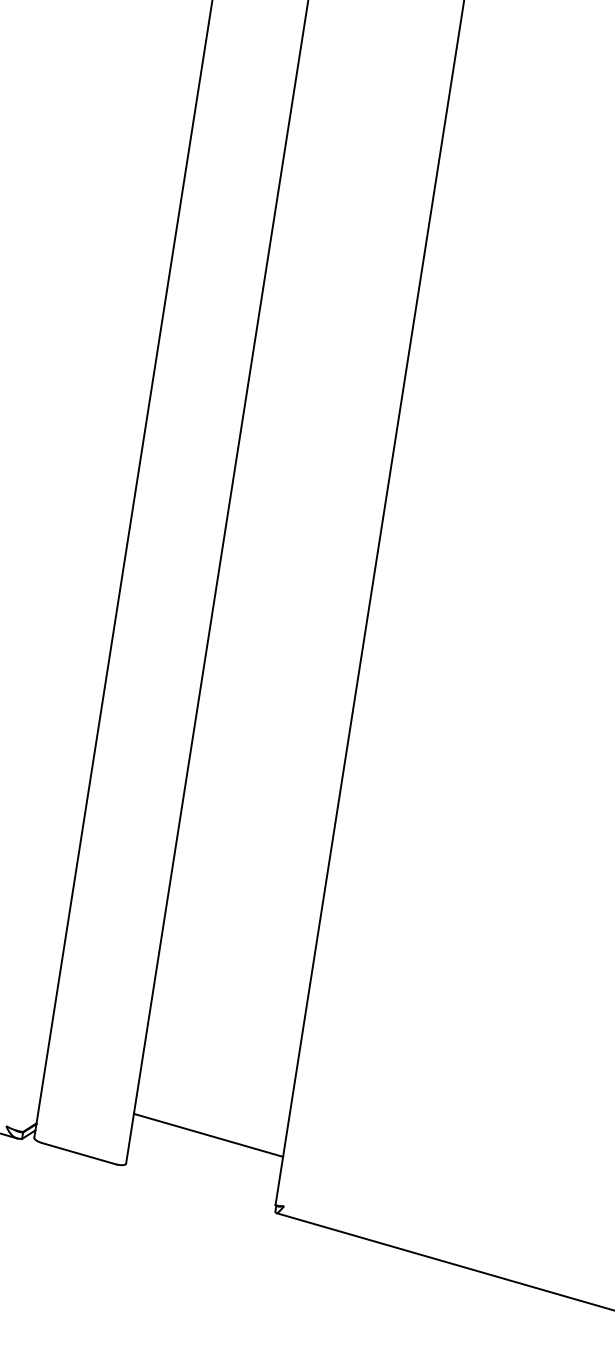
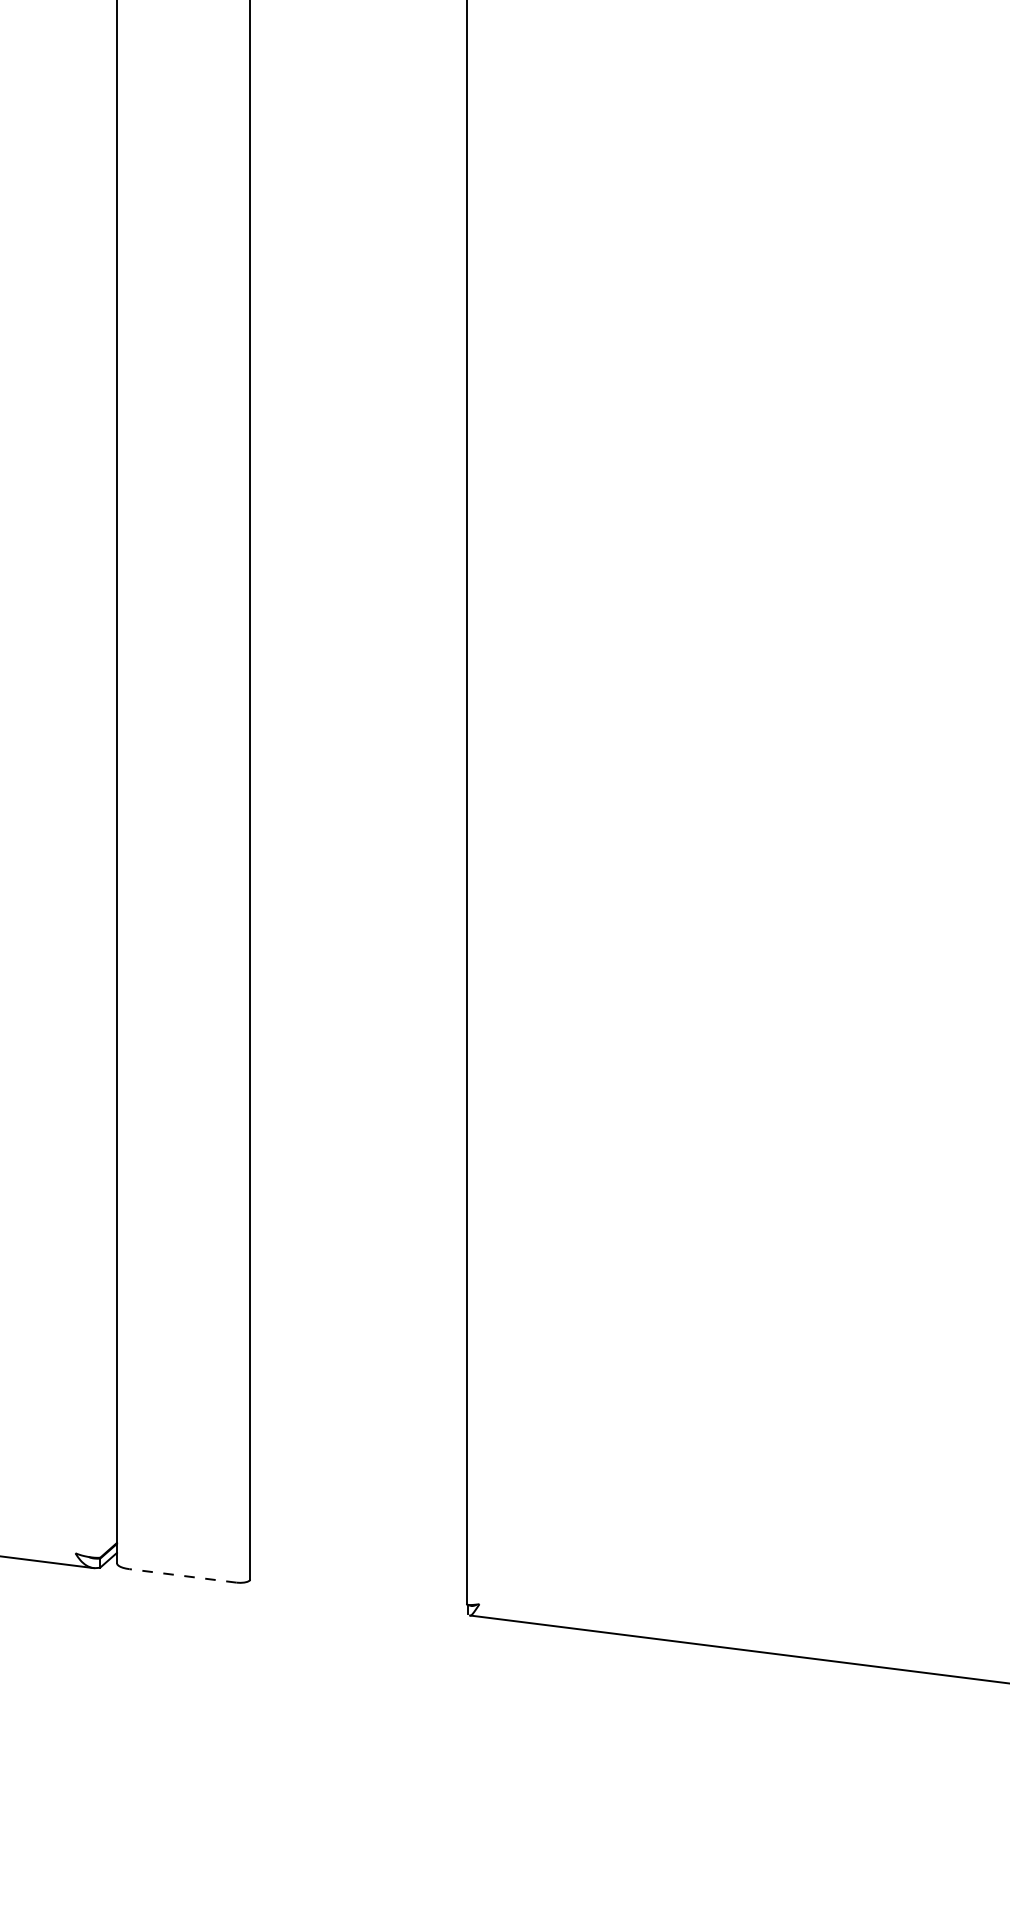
line: (208, 1134) -> (358, 1521), removed
line: (78, 1153) -> (182, 1575), solid -> dashed

